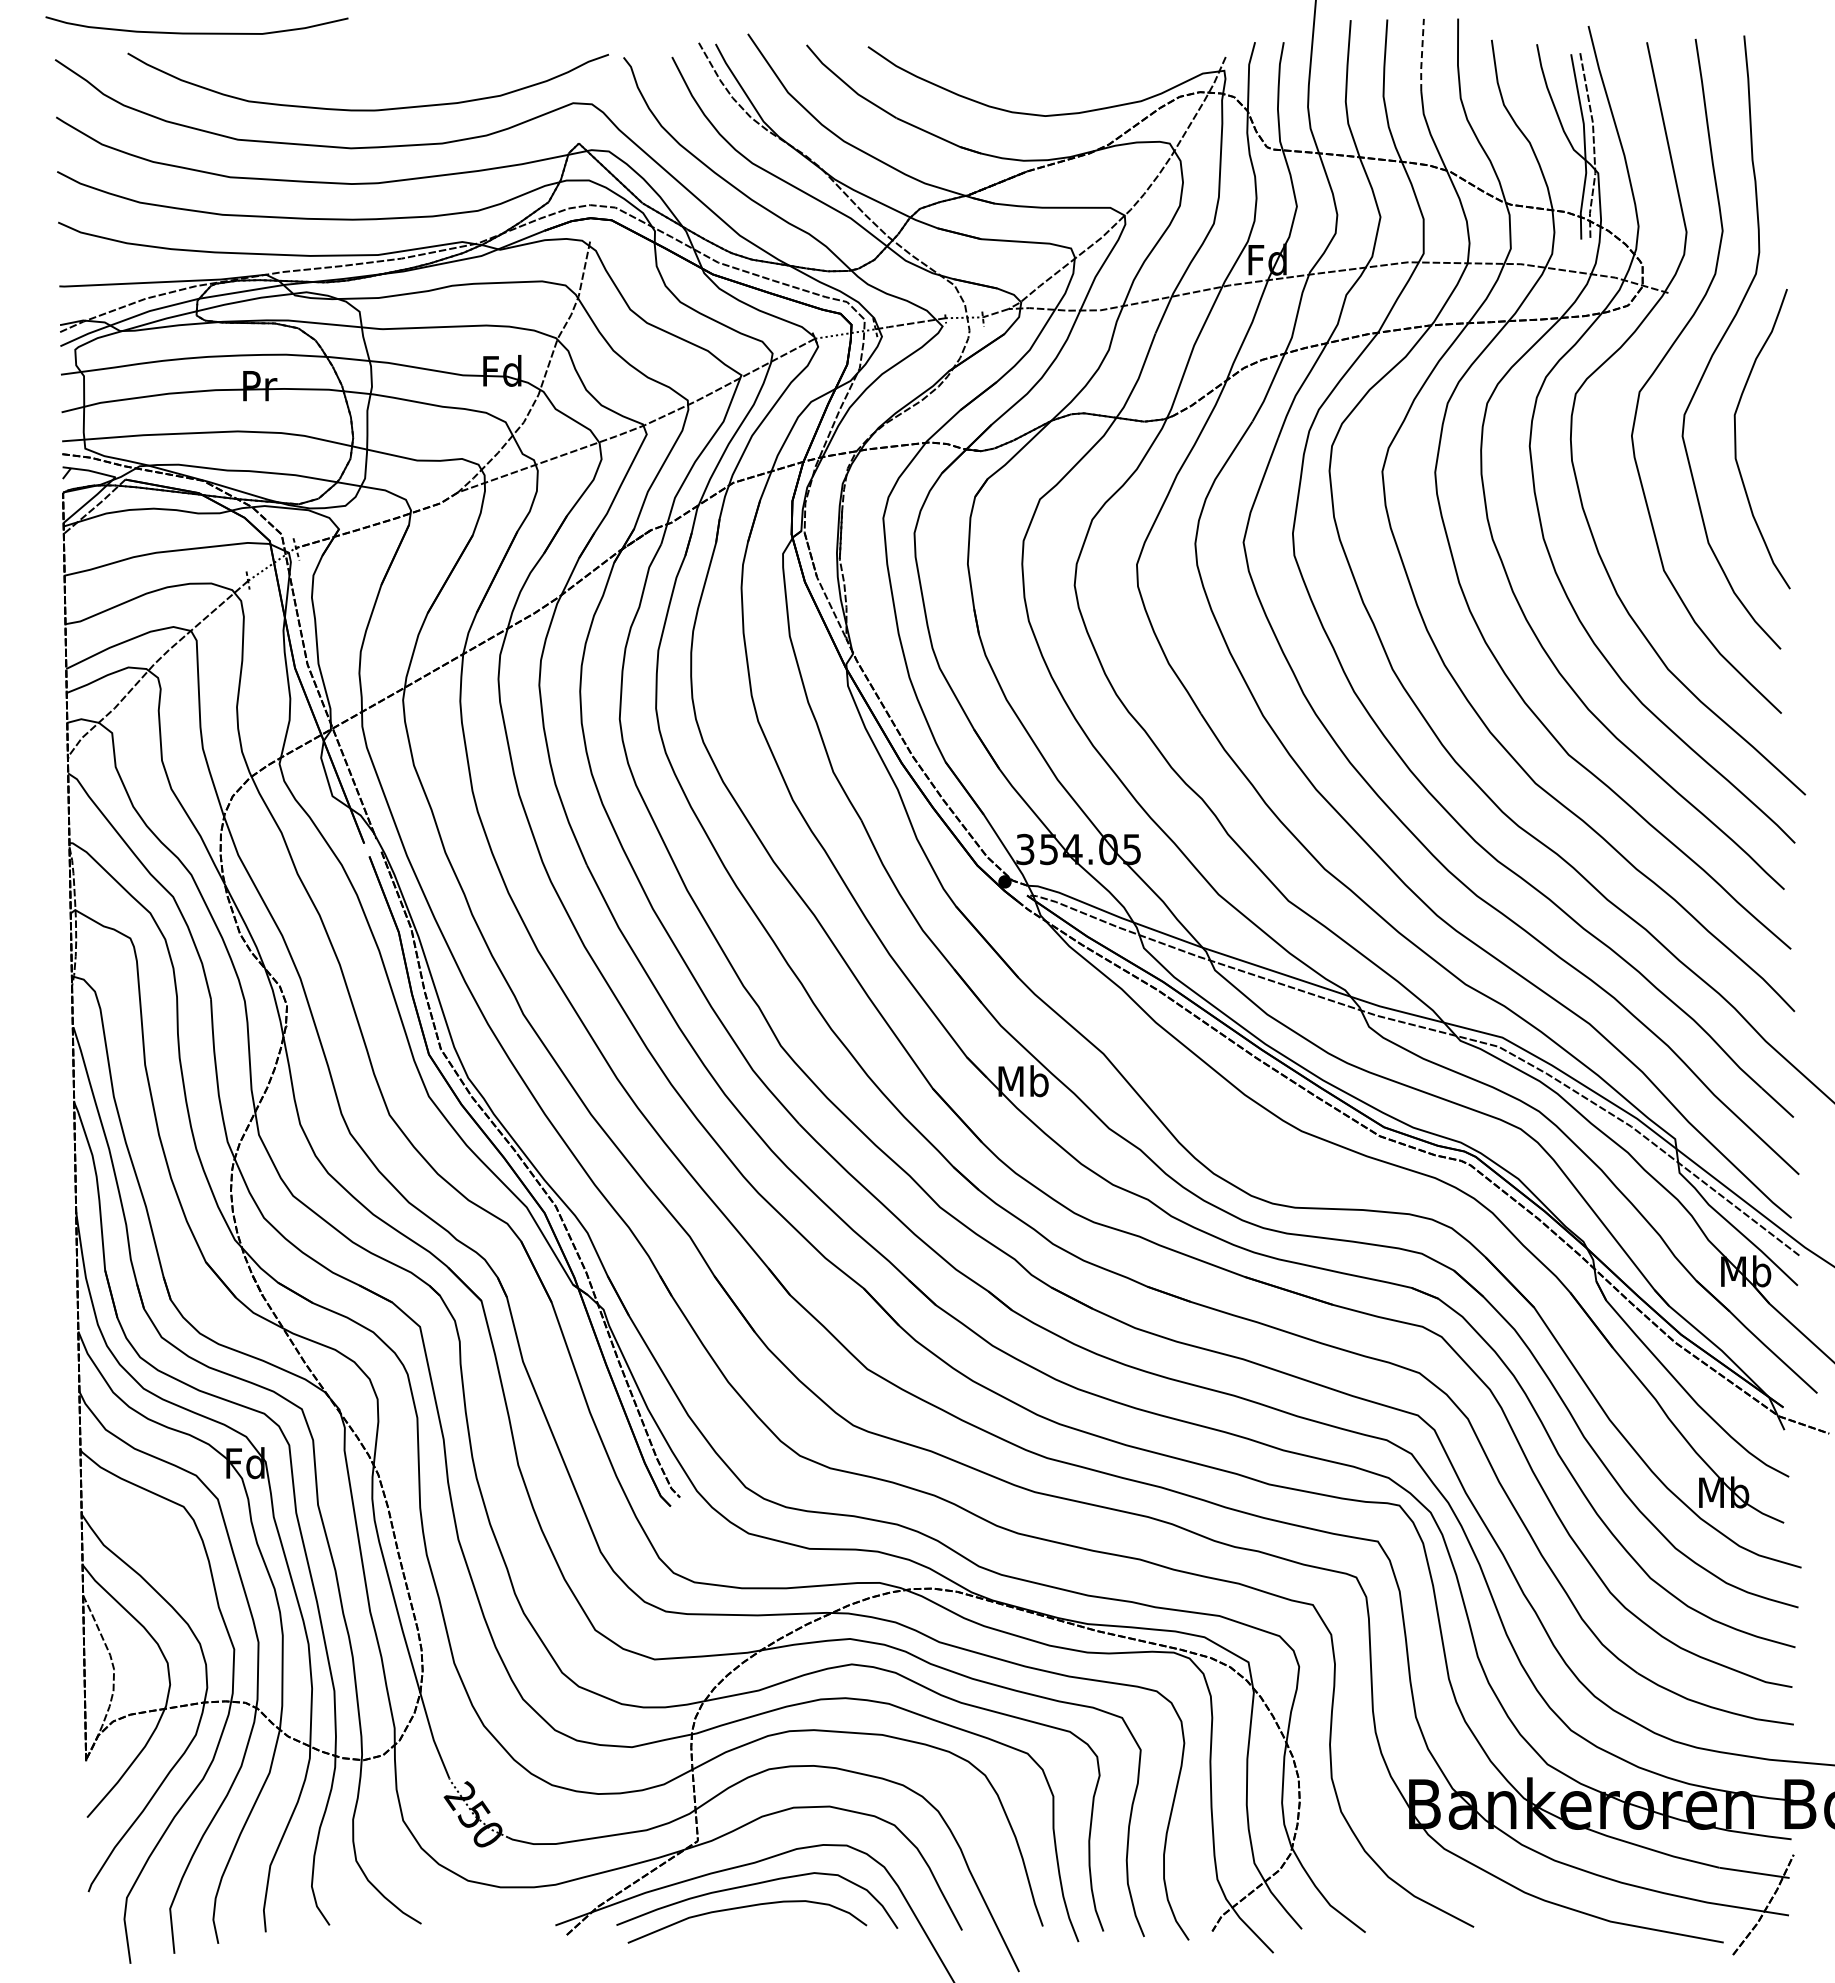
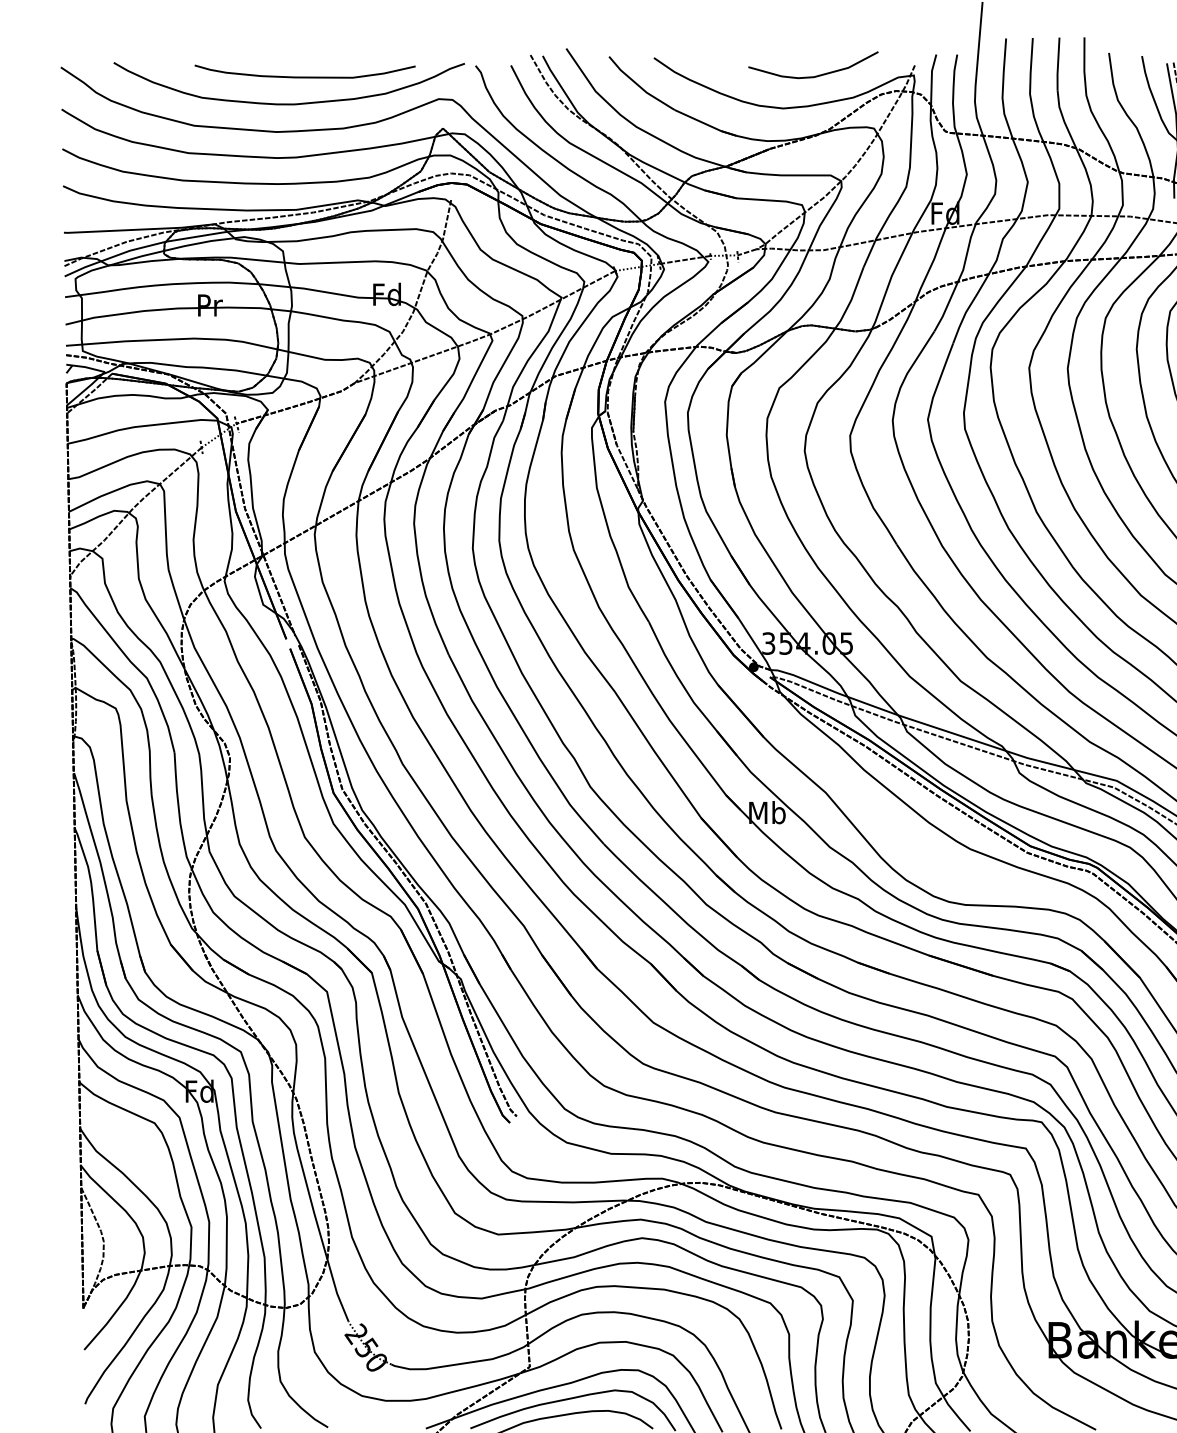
curve: (196, 32) -> (304, 76), moved
line: (1421, 55) -> (1057, 64), dashed -> solid
curve: (1088, 71) -> (814, 75), added

